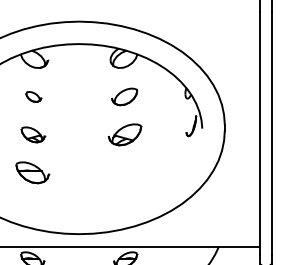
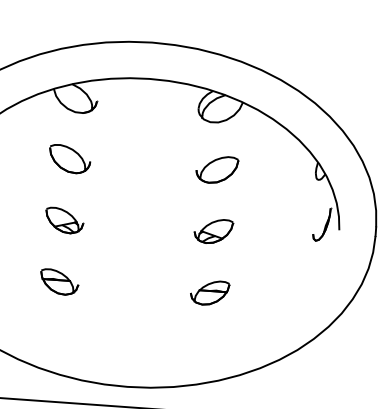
part: (33, 96) -> (69, 158), size x1.67
part: (125, 134) -> (214, 230), size x0.71
part: (32, 172) -> (59, 281), size x0.71
part: (125, 172) -> (209, 292), added

